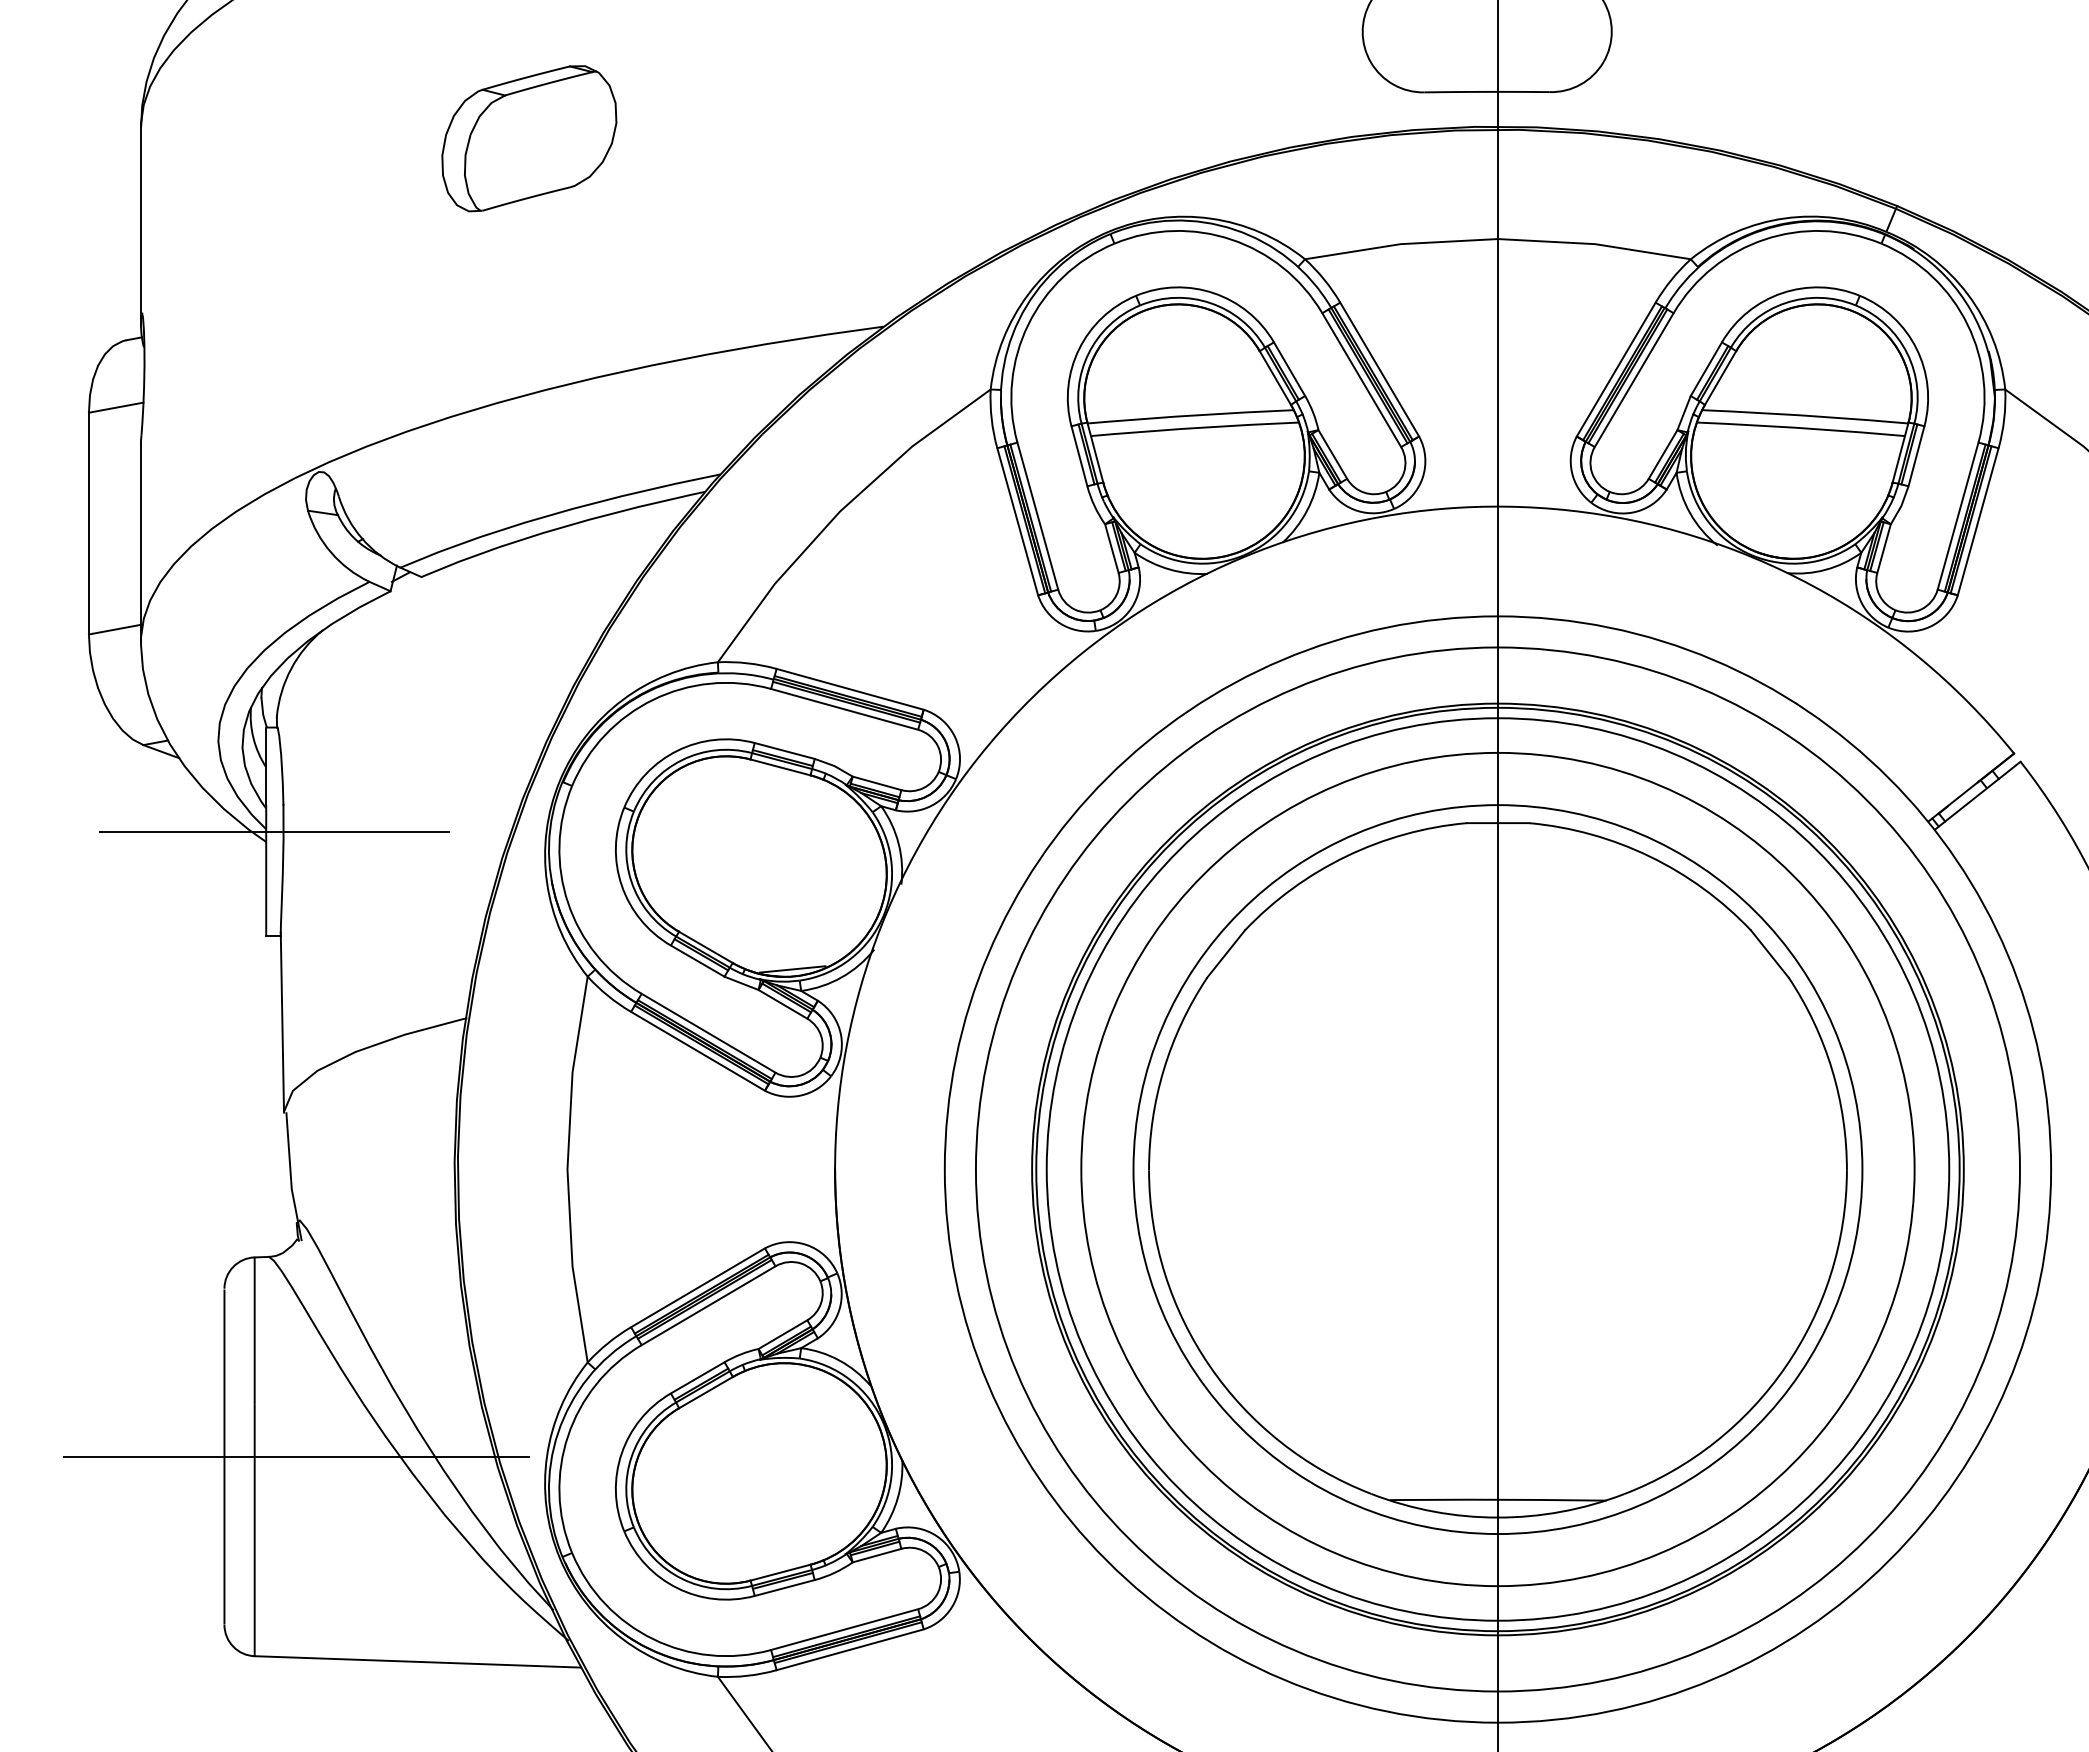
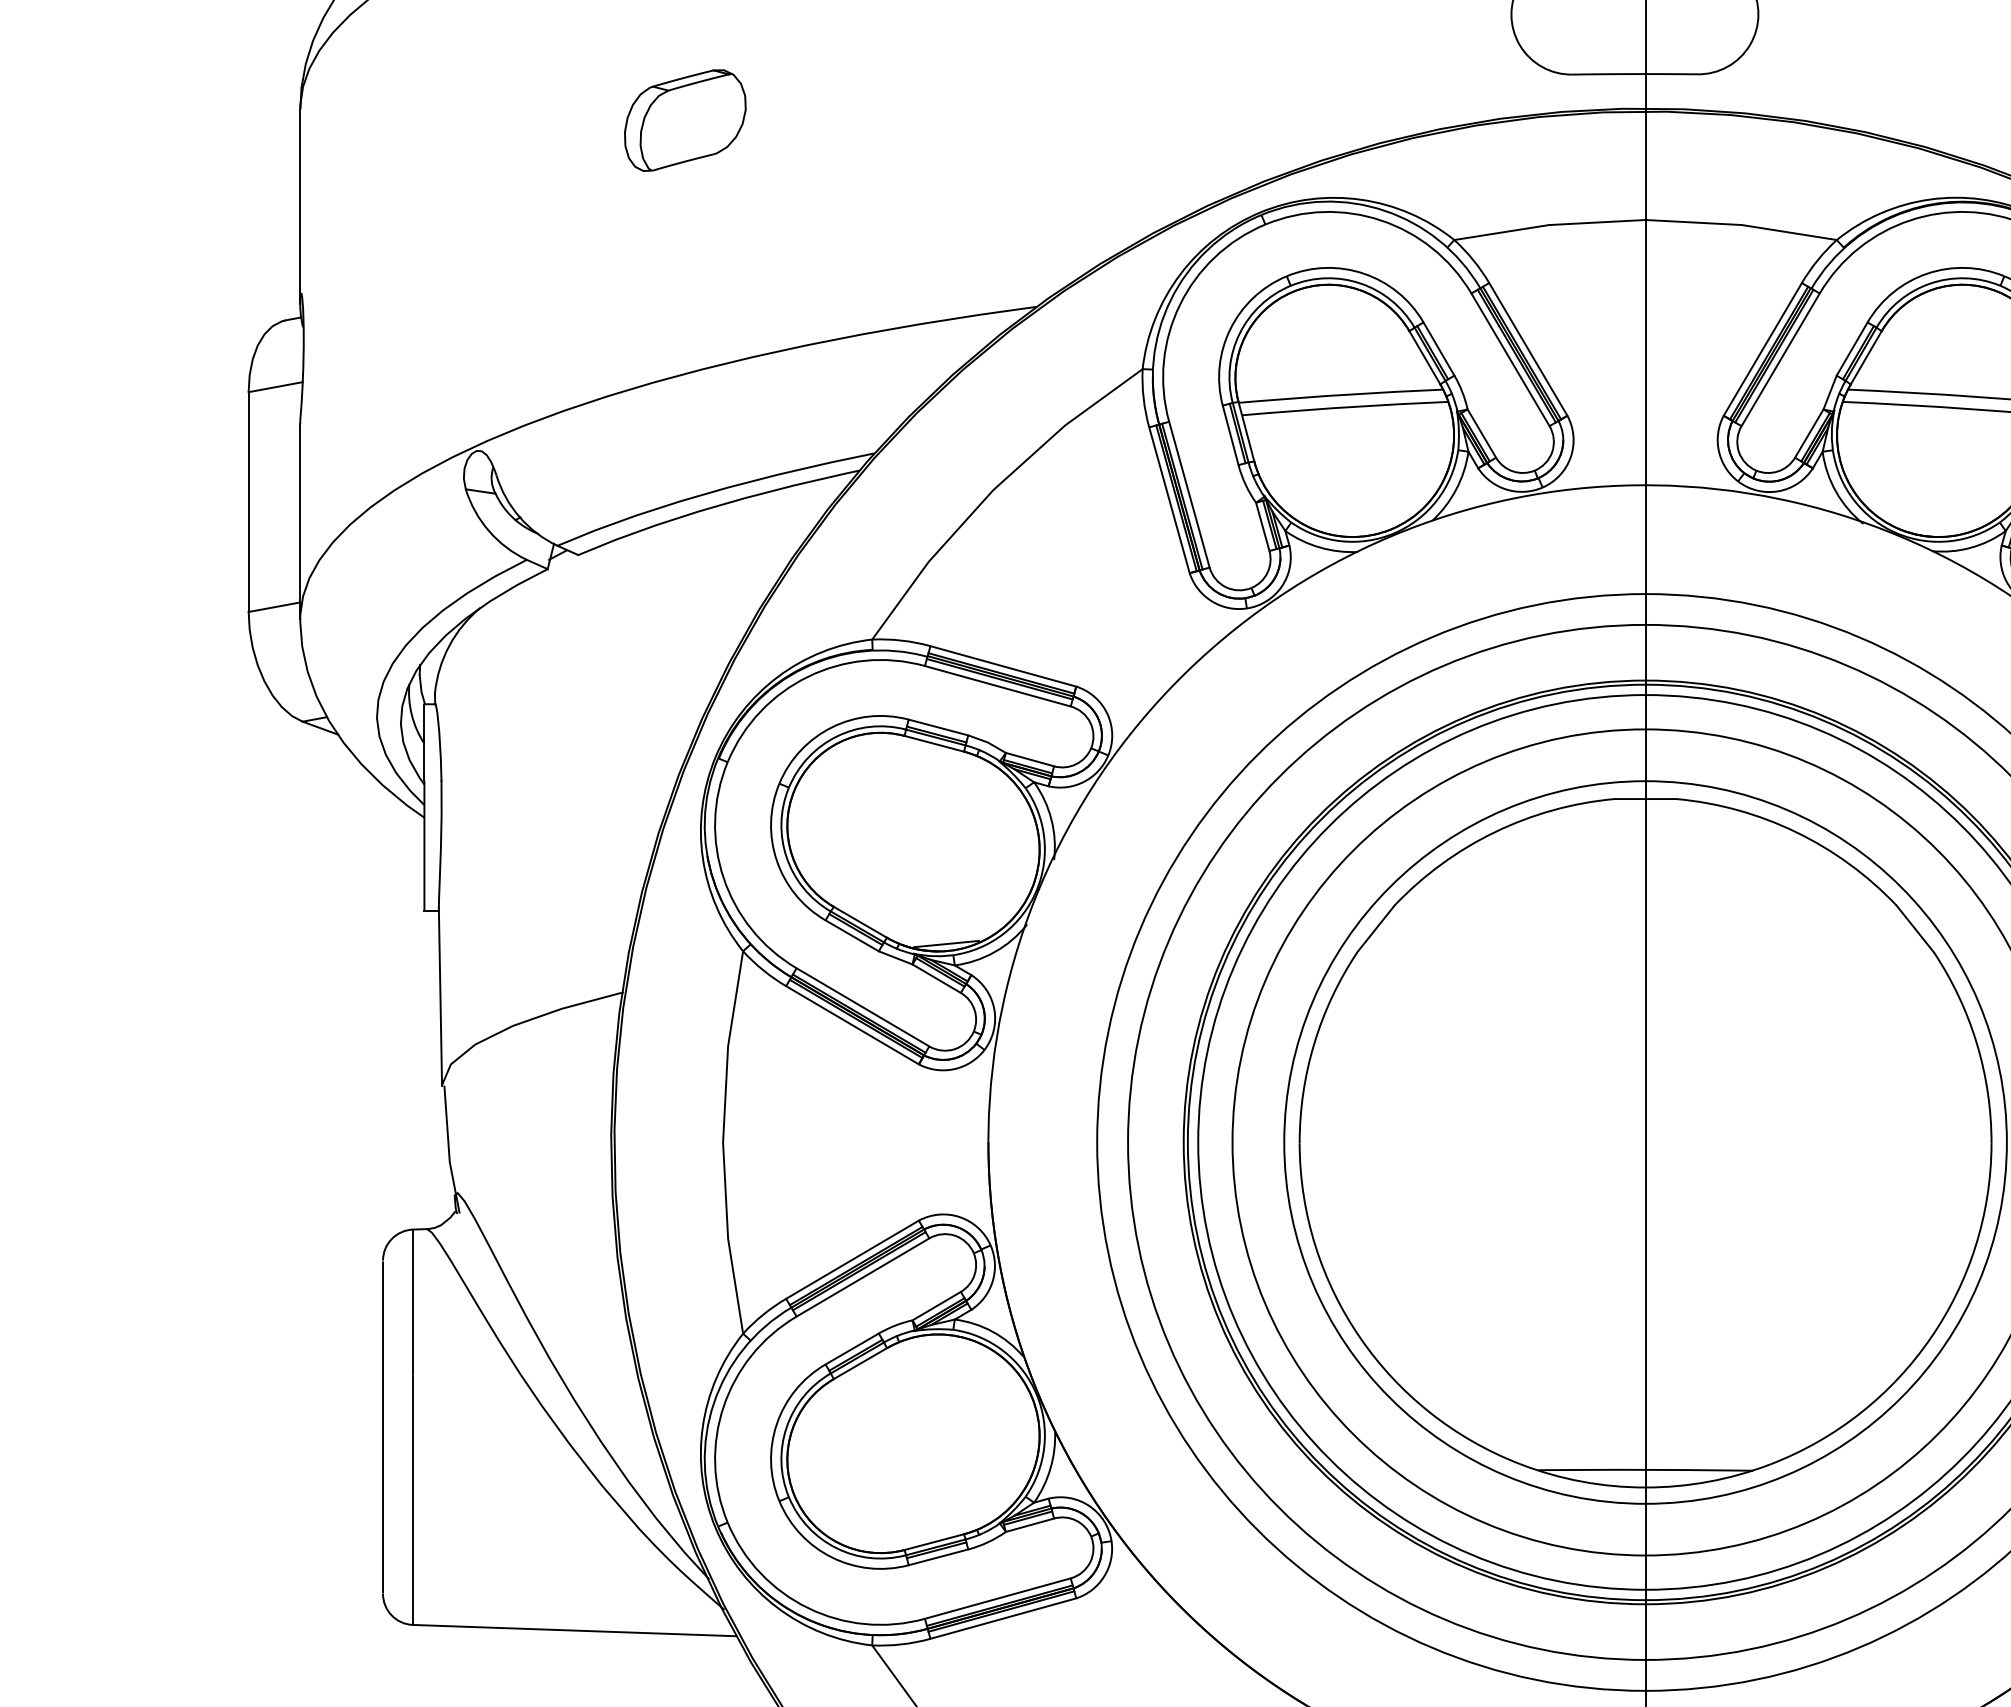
part: (529, 138) -> (685, 120), size x0.7
line: (274, 831) -> (432, 807), removed
line: (296, 1456) -> (454, 1426), removed

